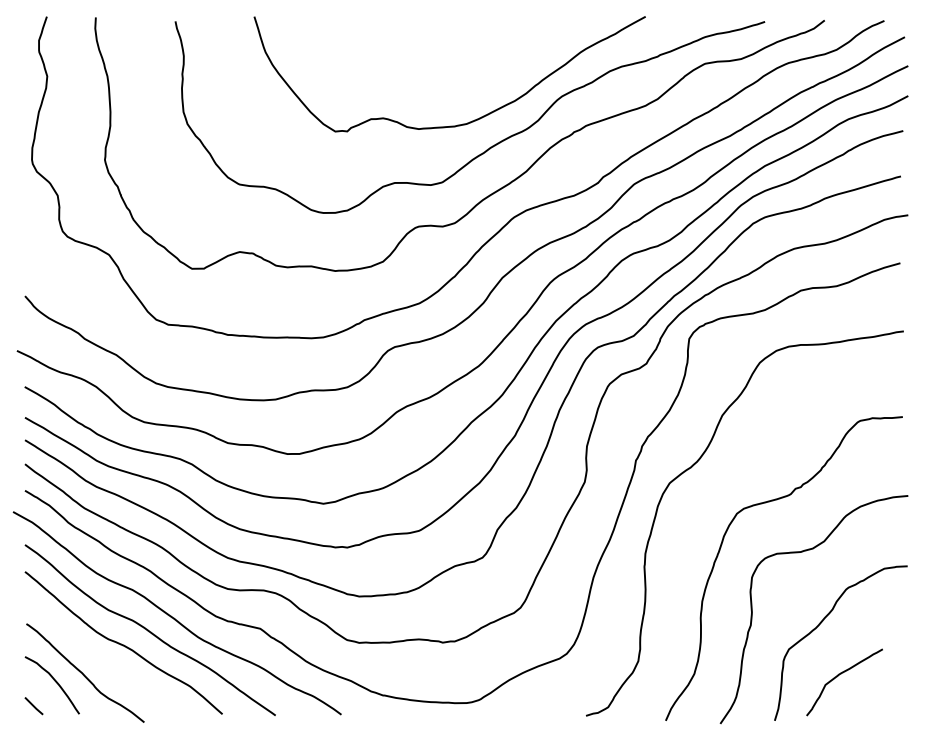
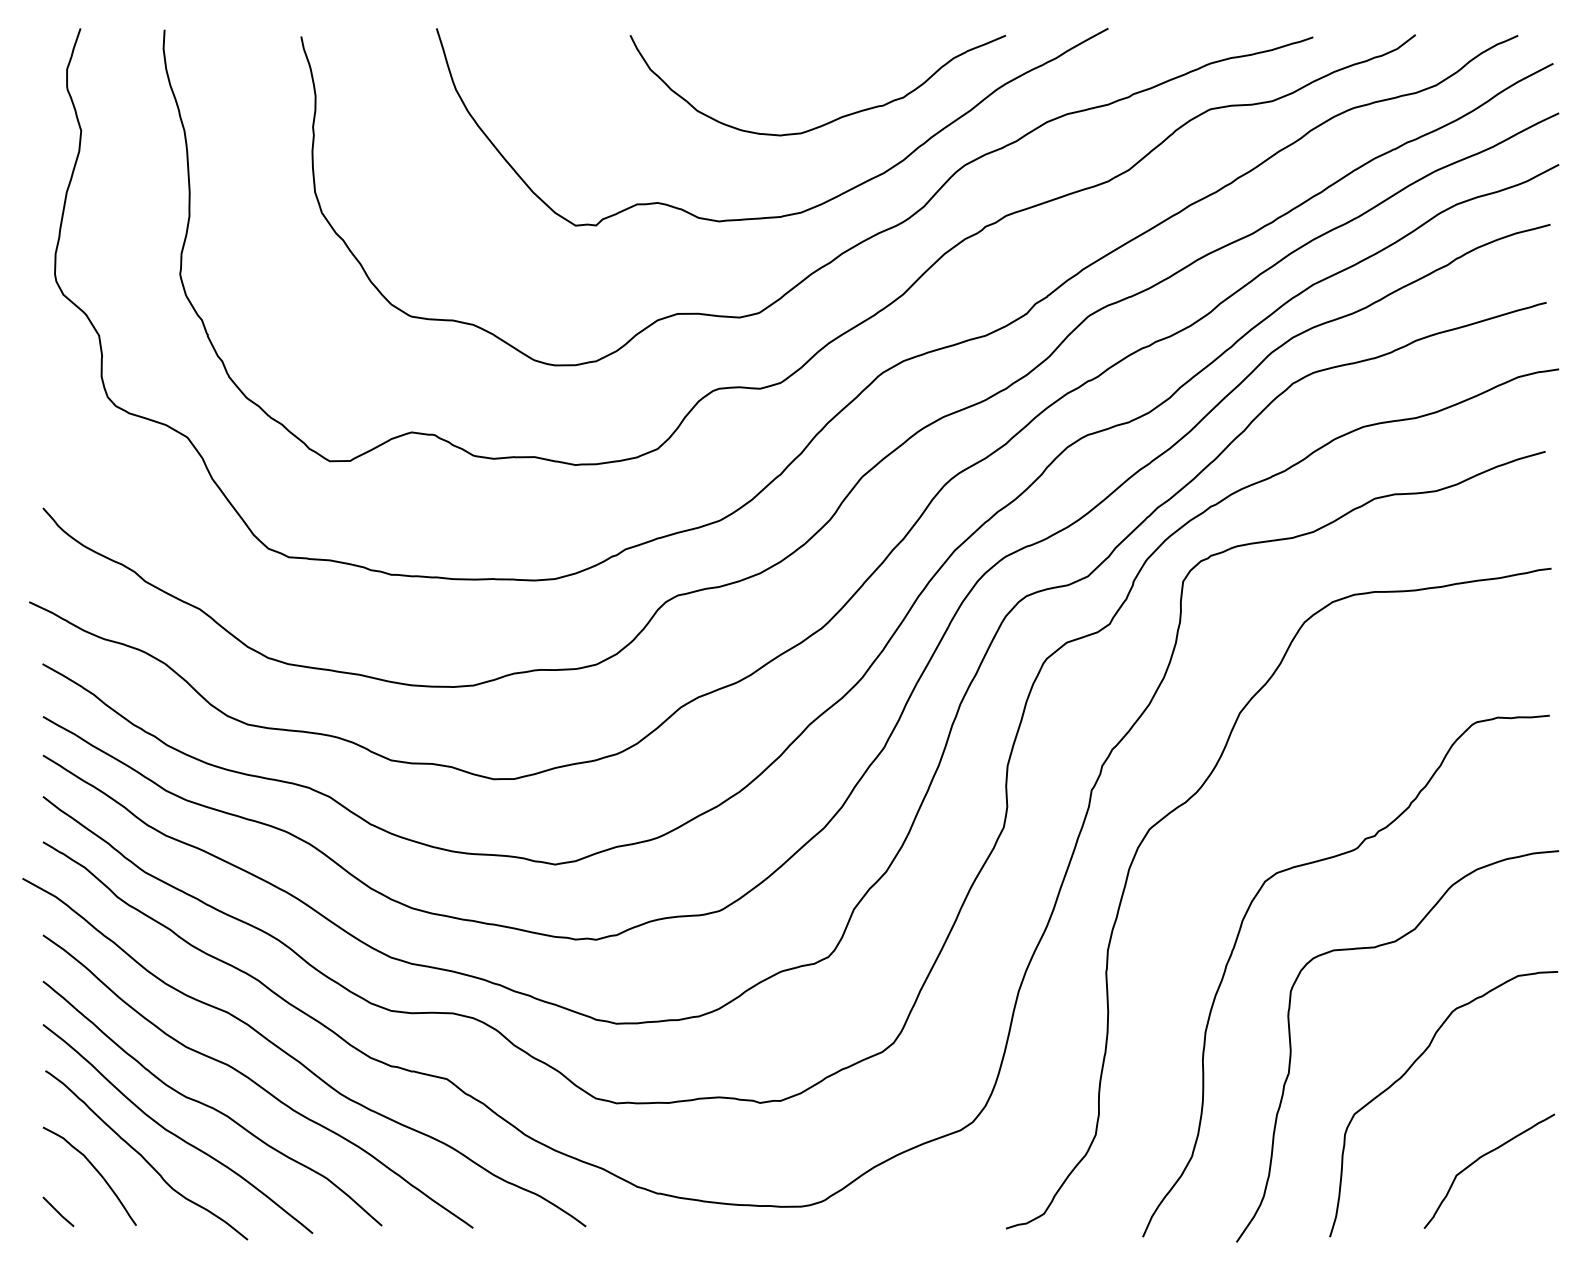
curve: (482, 70) -> (828, 120), added
curve: (102, 660) -> (175, 1133), added
curve: (838, 676) -> (1478, 1161), moved

